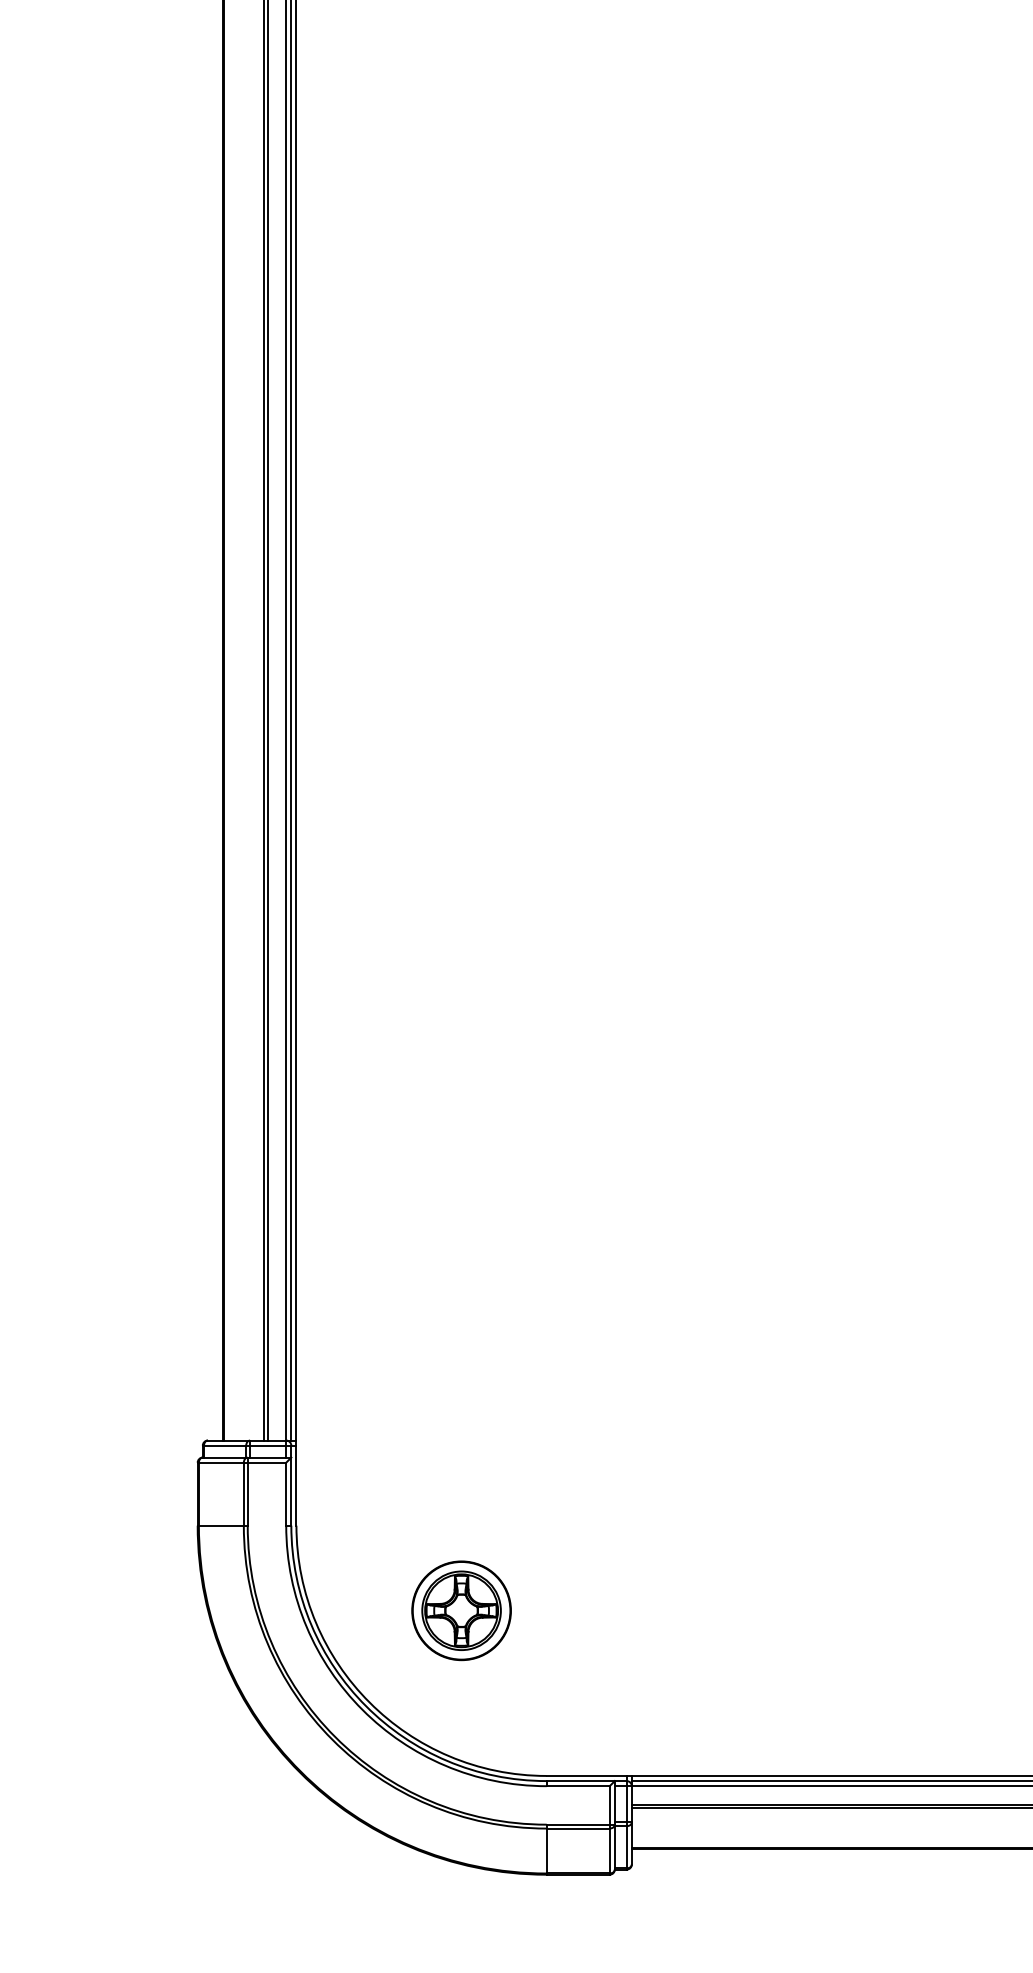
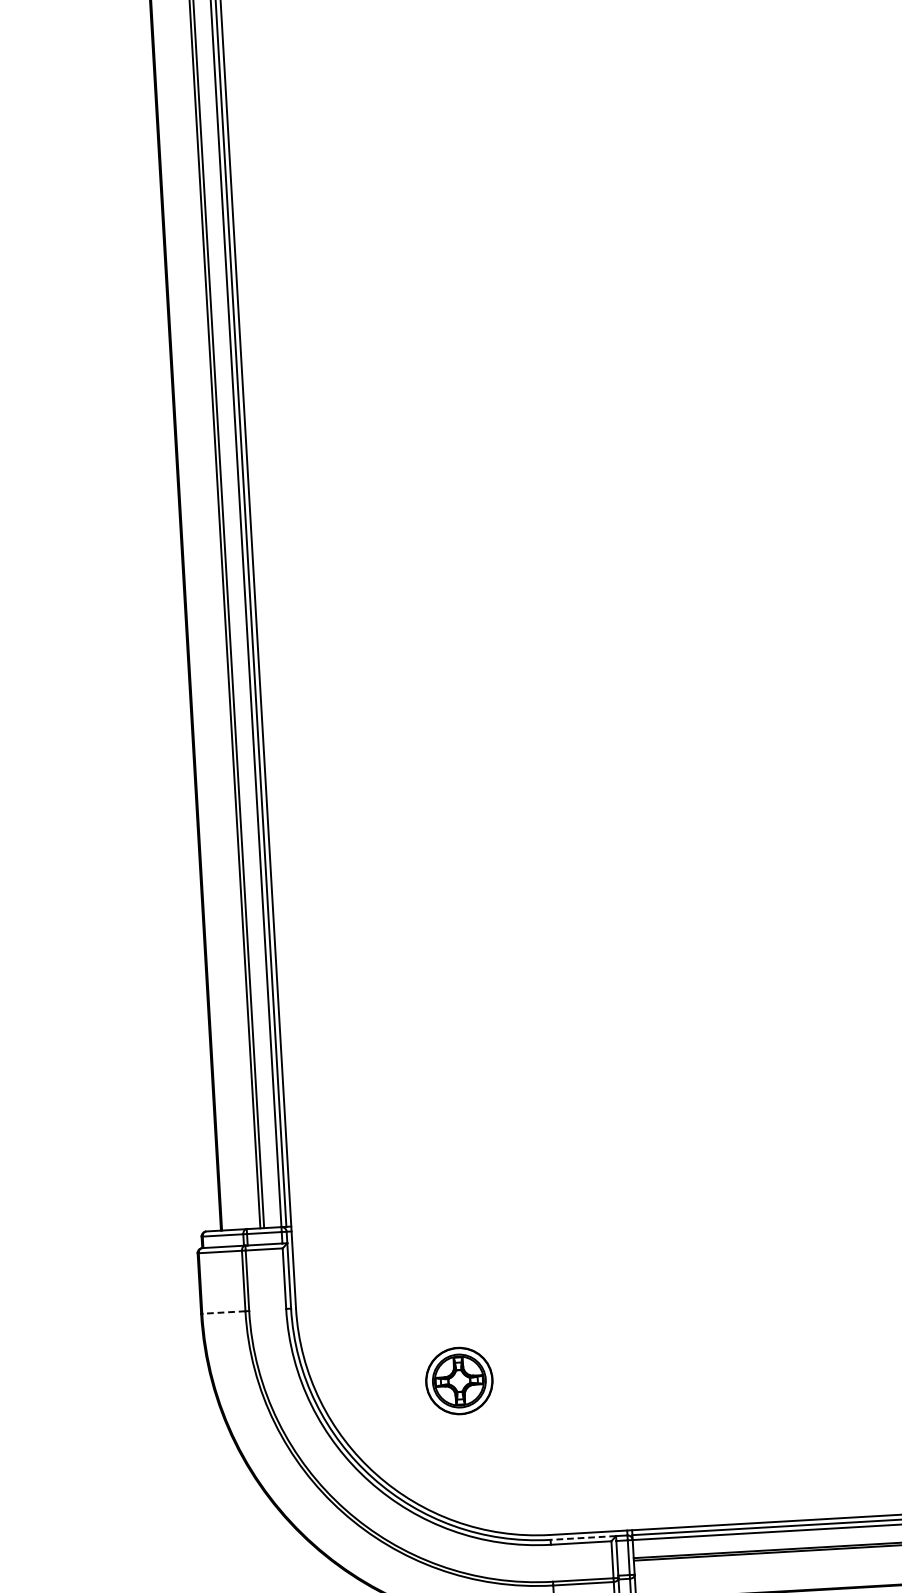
line: (220, 1525) -> (223, 1312), solid -> dashed
part: (461, 1610) -> (459, 1380), size x0.7
line: (580, 1781) -> (583, 1538), solid -> dashed

